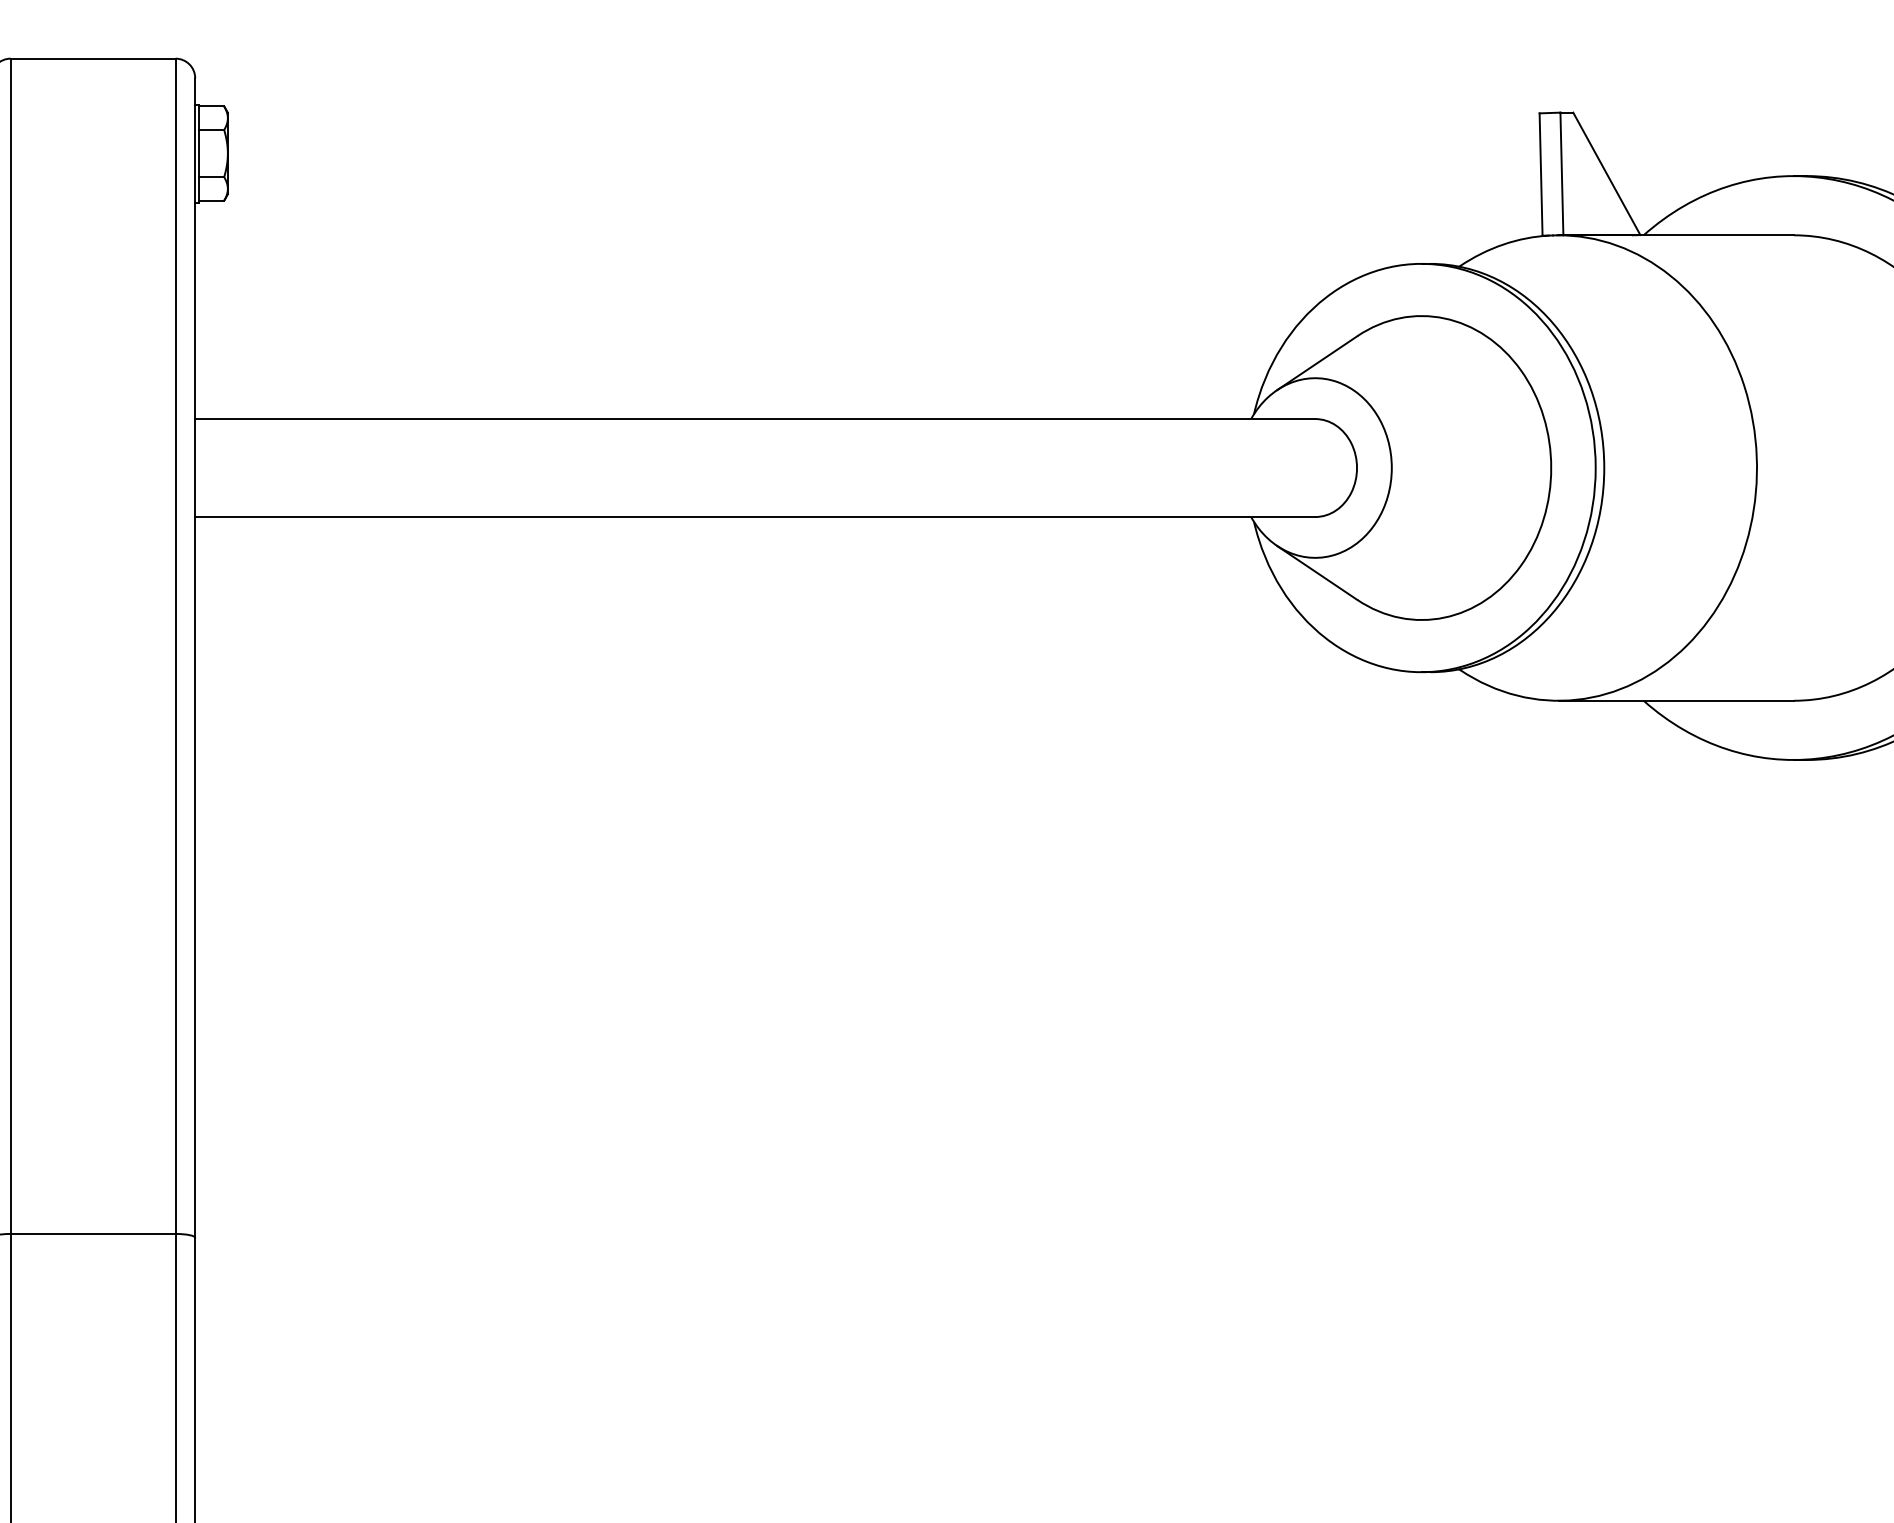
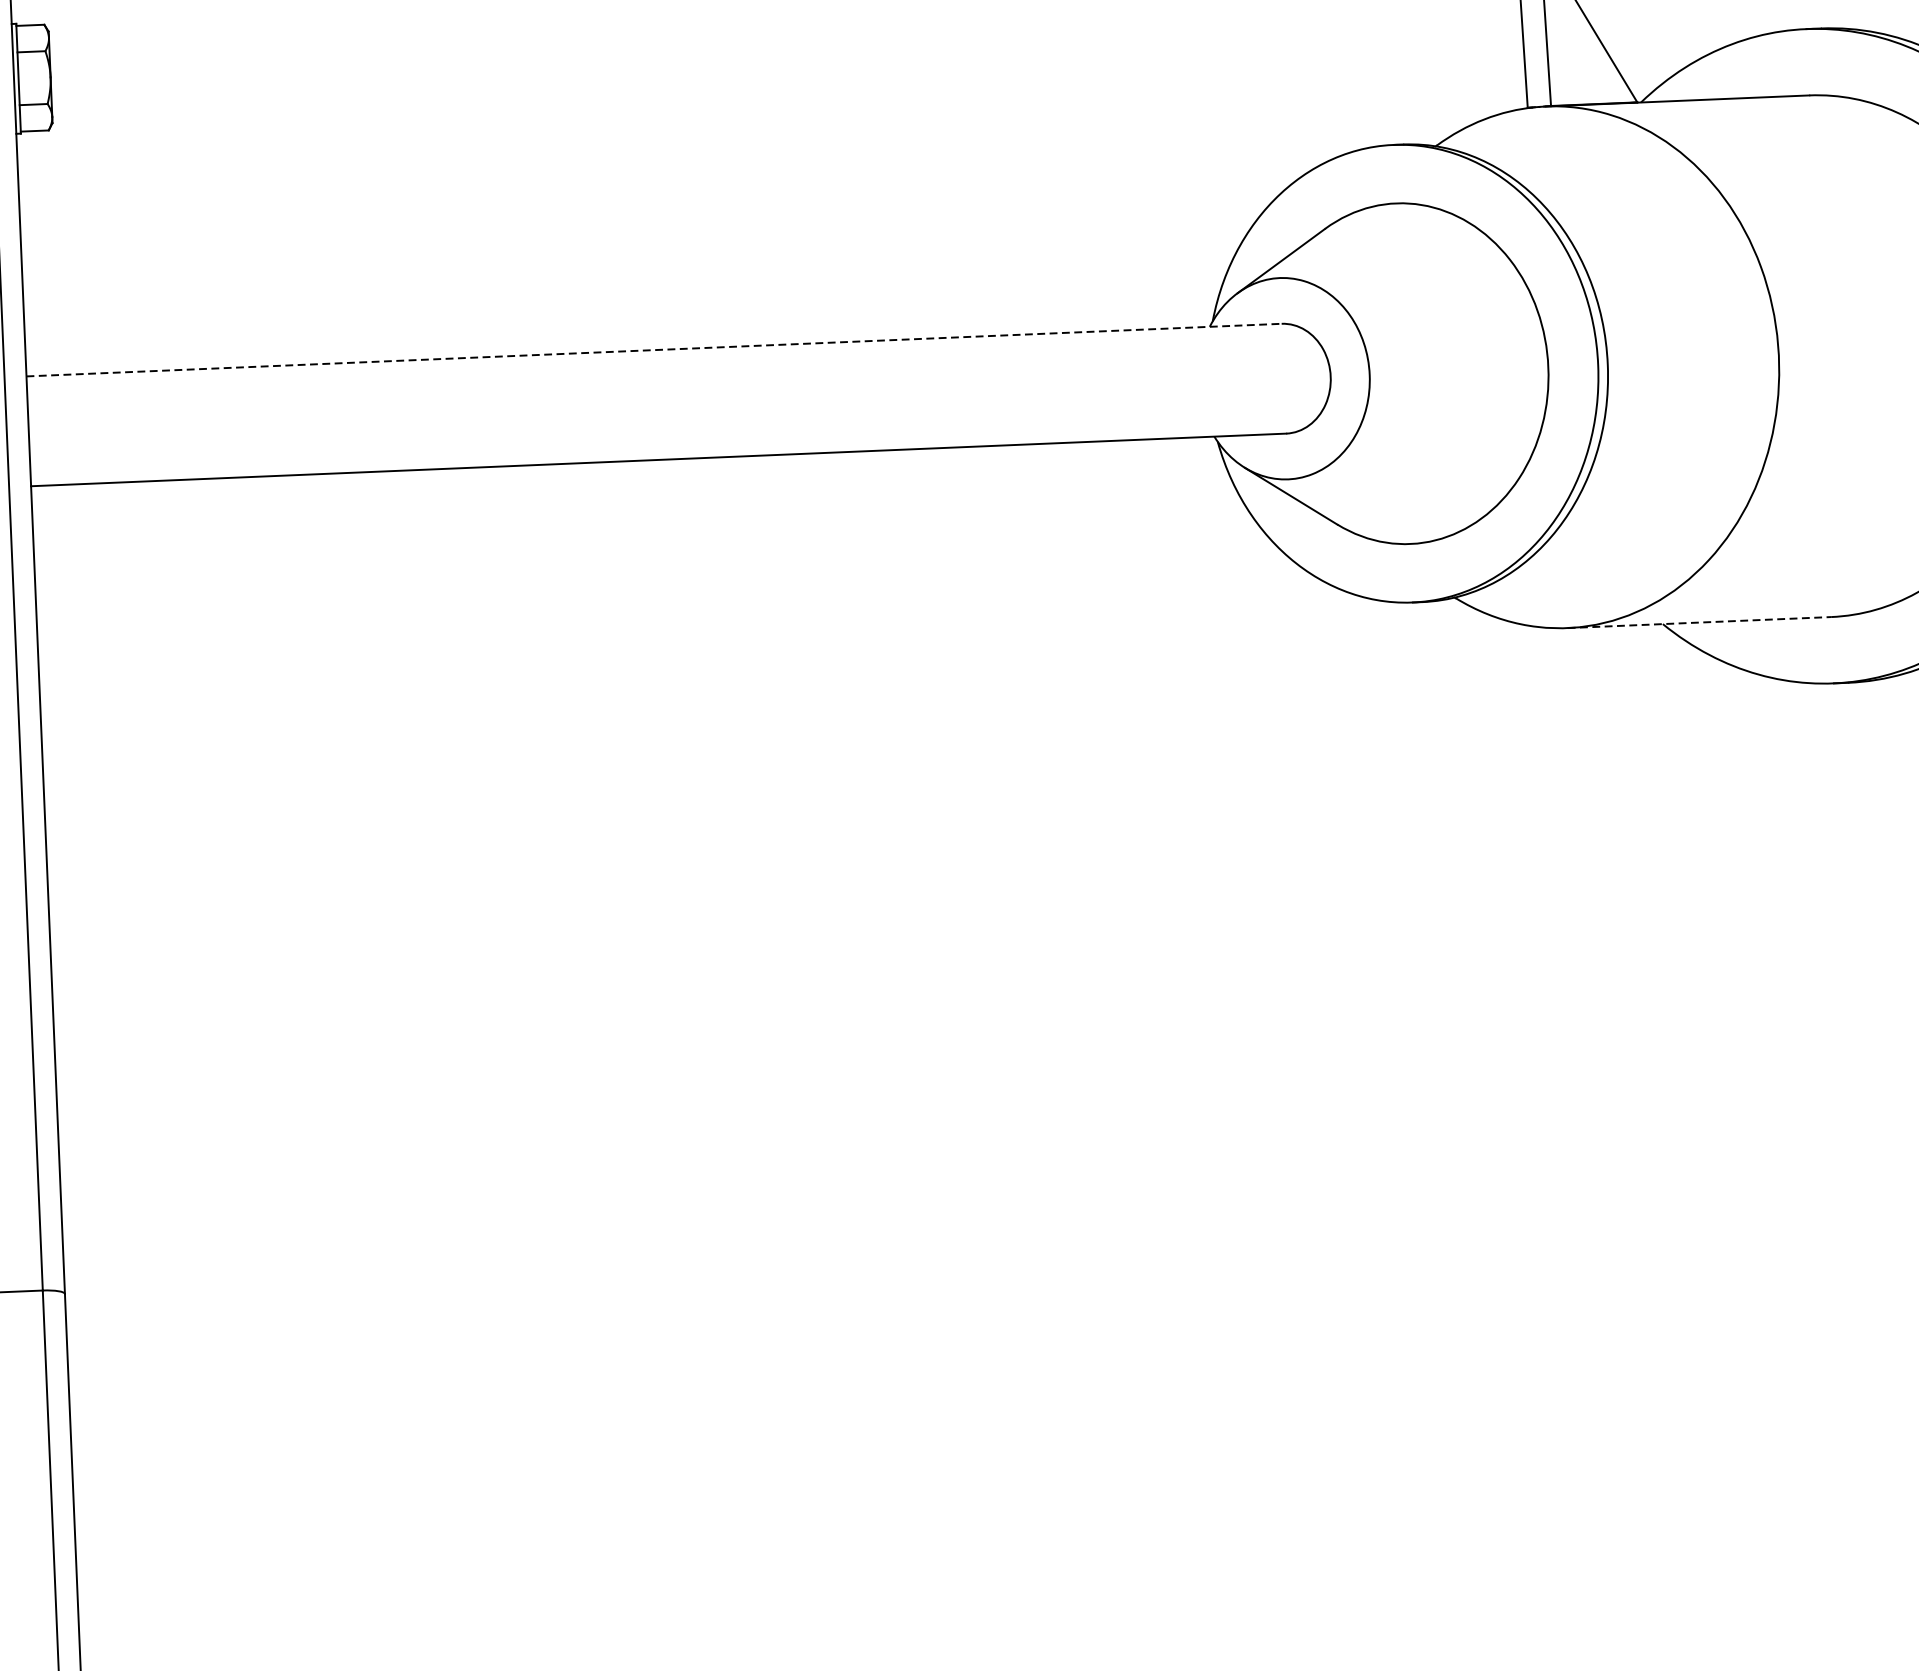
line: (755, 419) -> (654, 350), solid -> dashed
line: (1676, 700) -> (1699, 622), solid -> dashed

